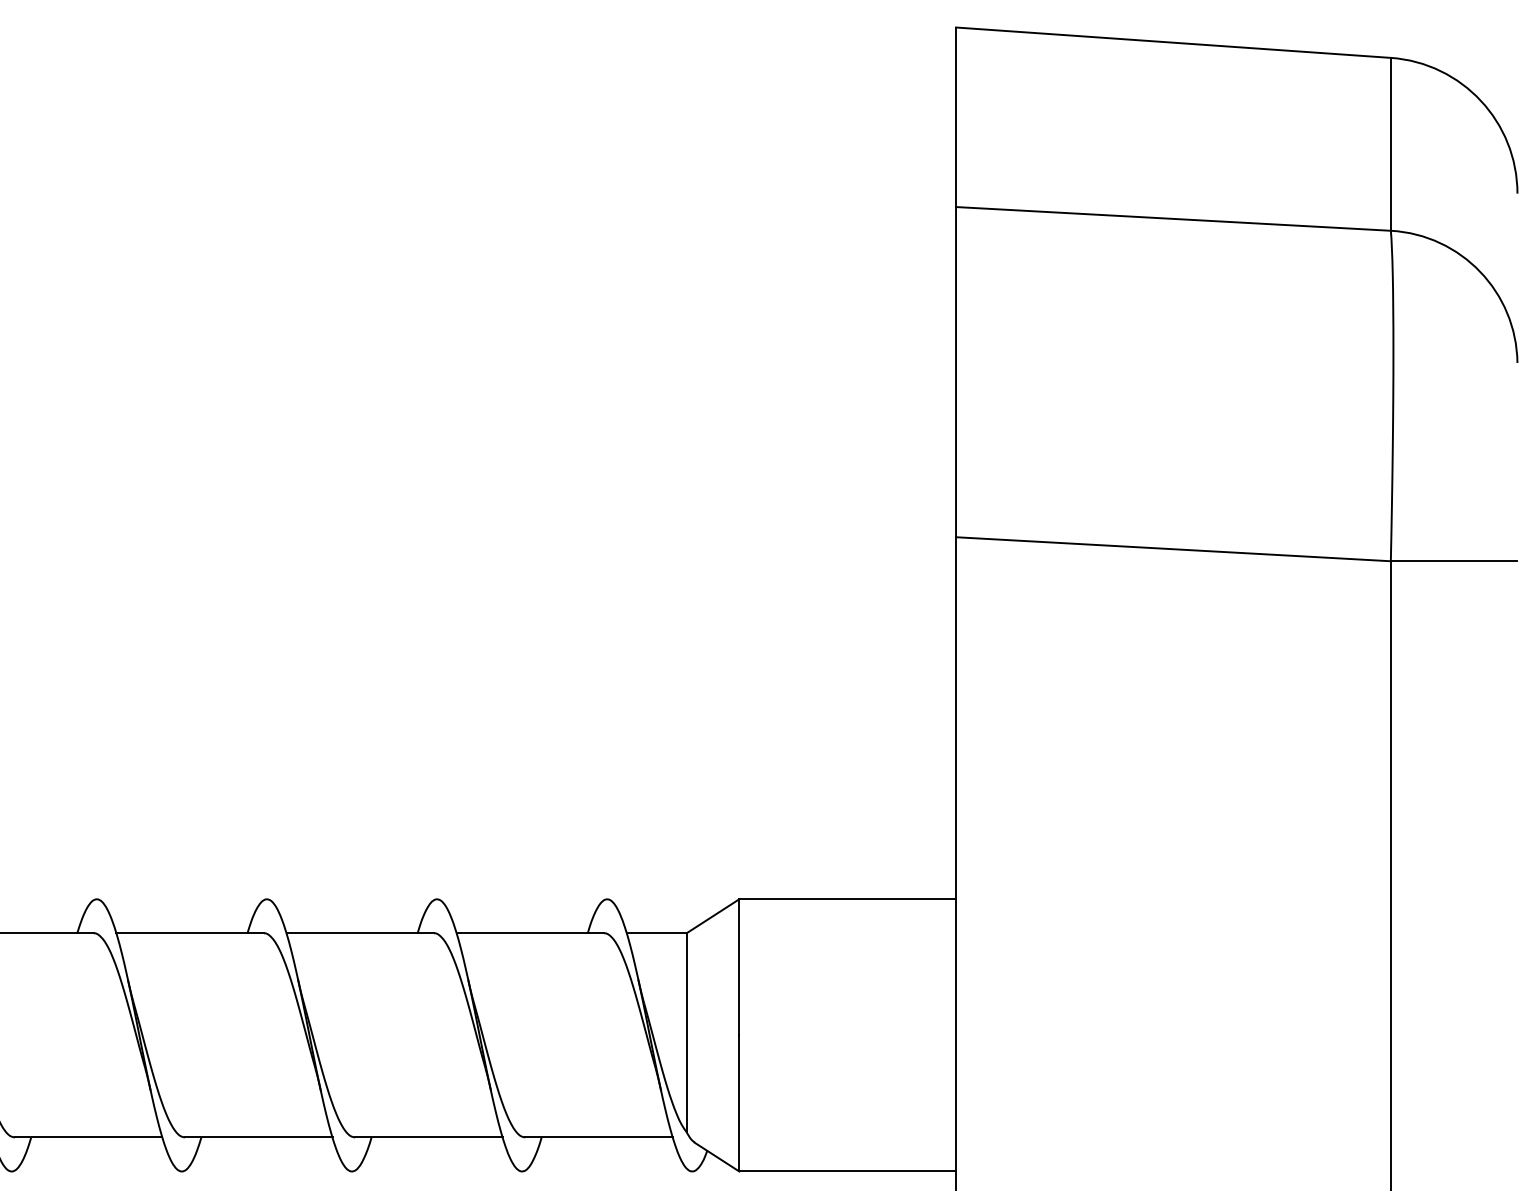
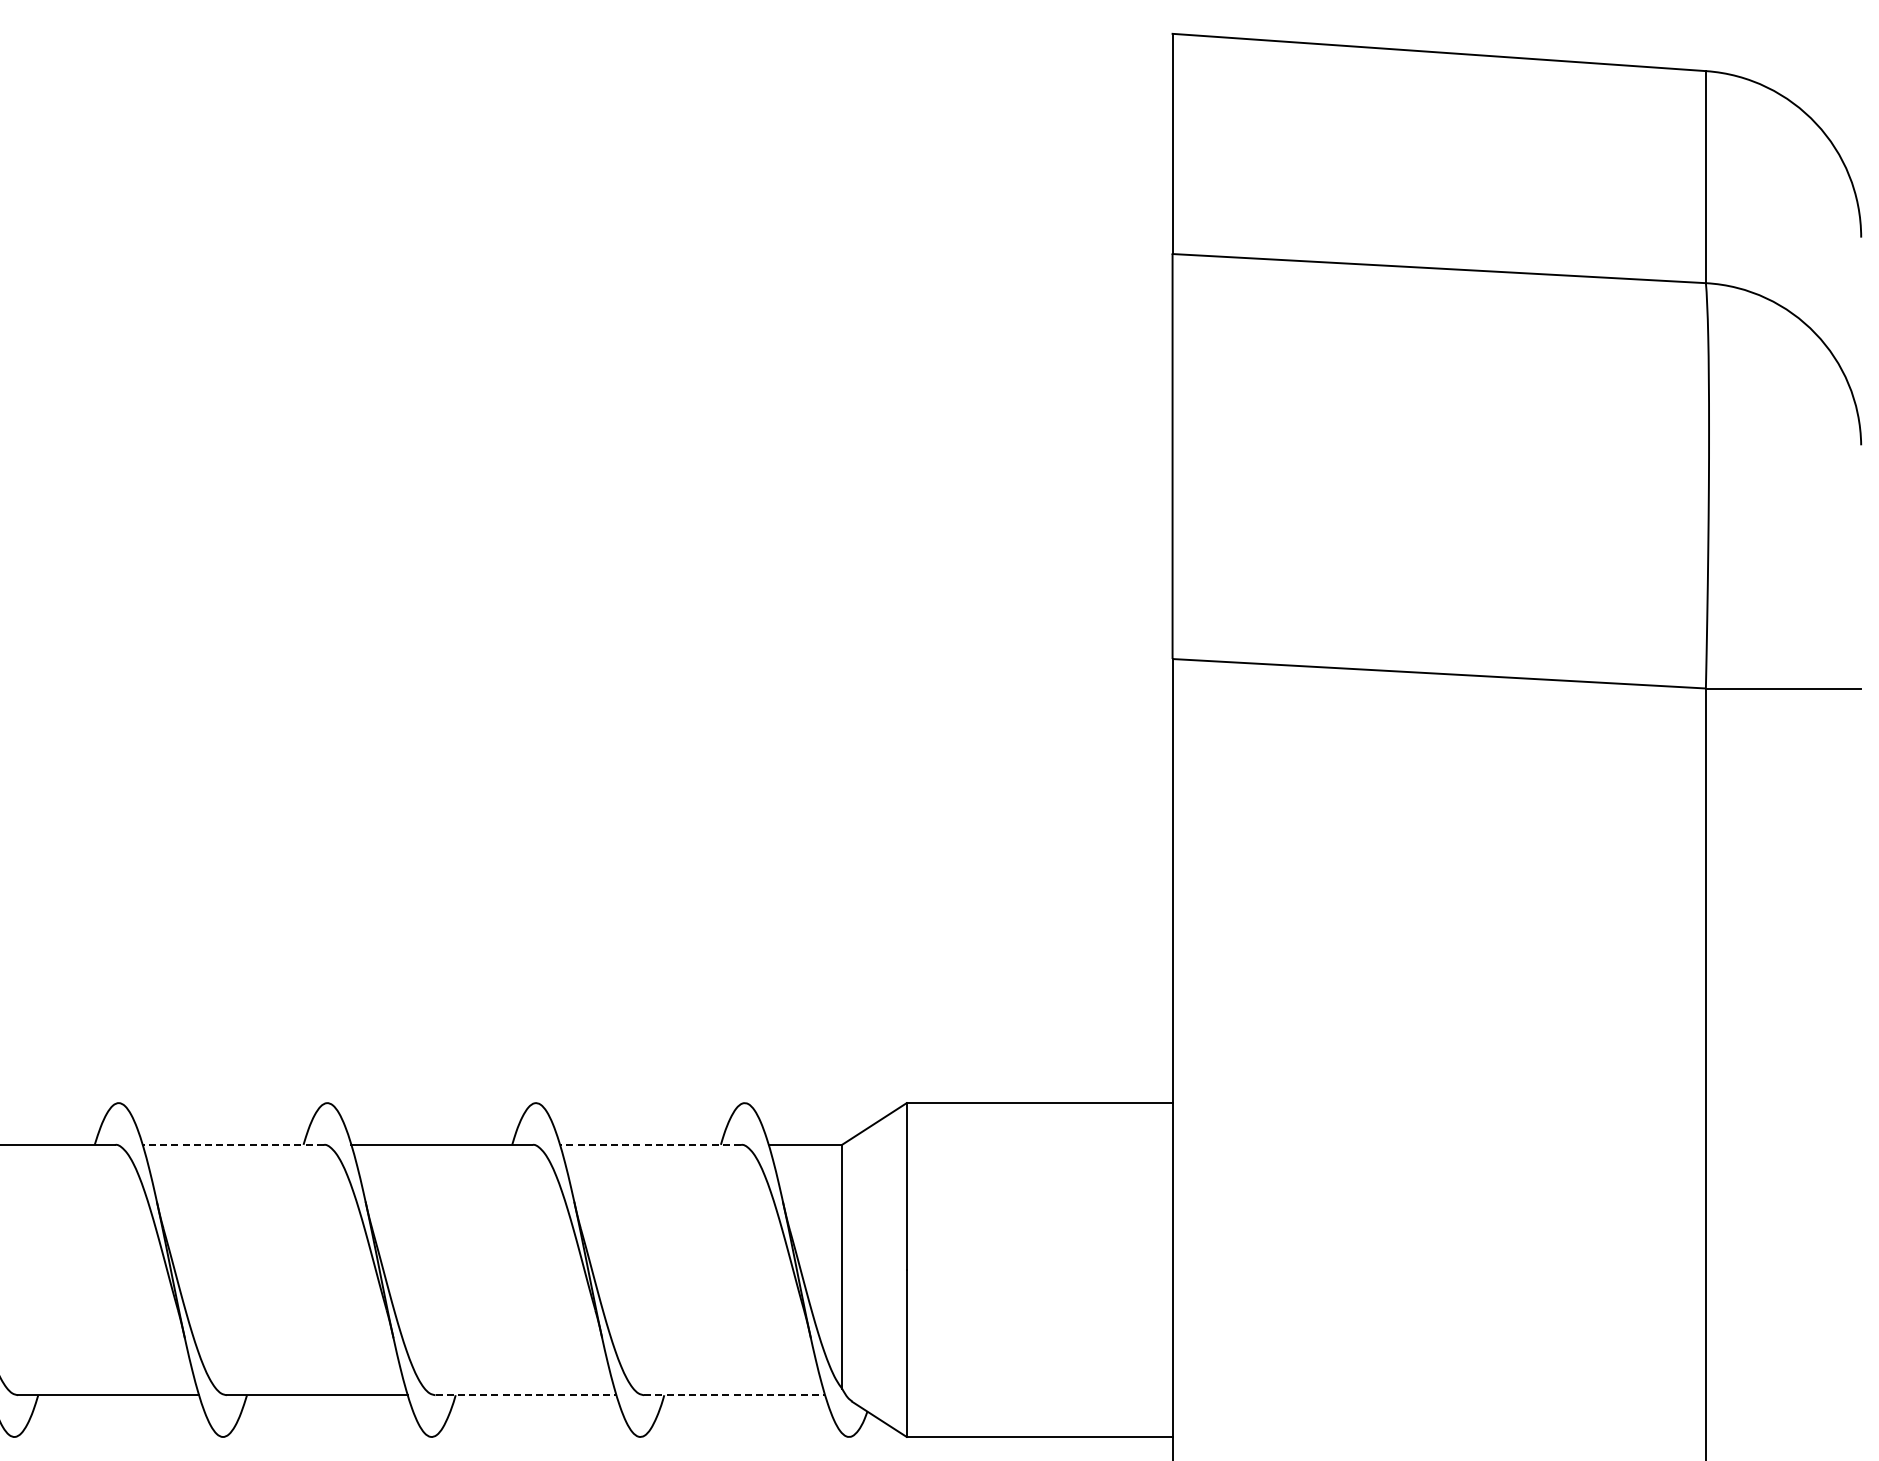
line: (190, 933) -> (233, 1144), solid -> dashed
line: (530, 933) -> (650, 1144), solid -> dashed
line: (429, 1137) -> (526, 1395), solid -> dashed
line: (598, 1137) -> (734, 1395), solid -> dashed

